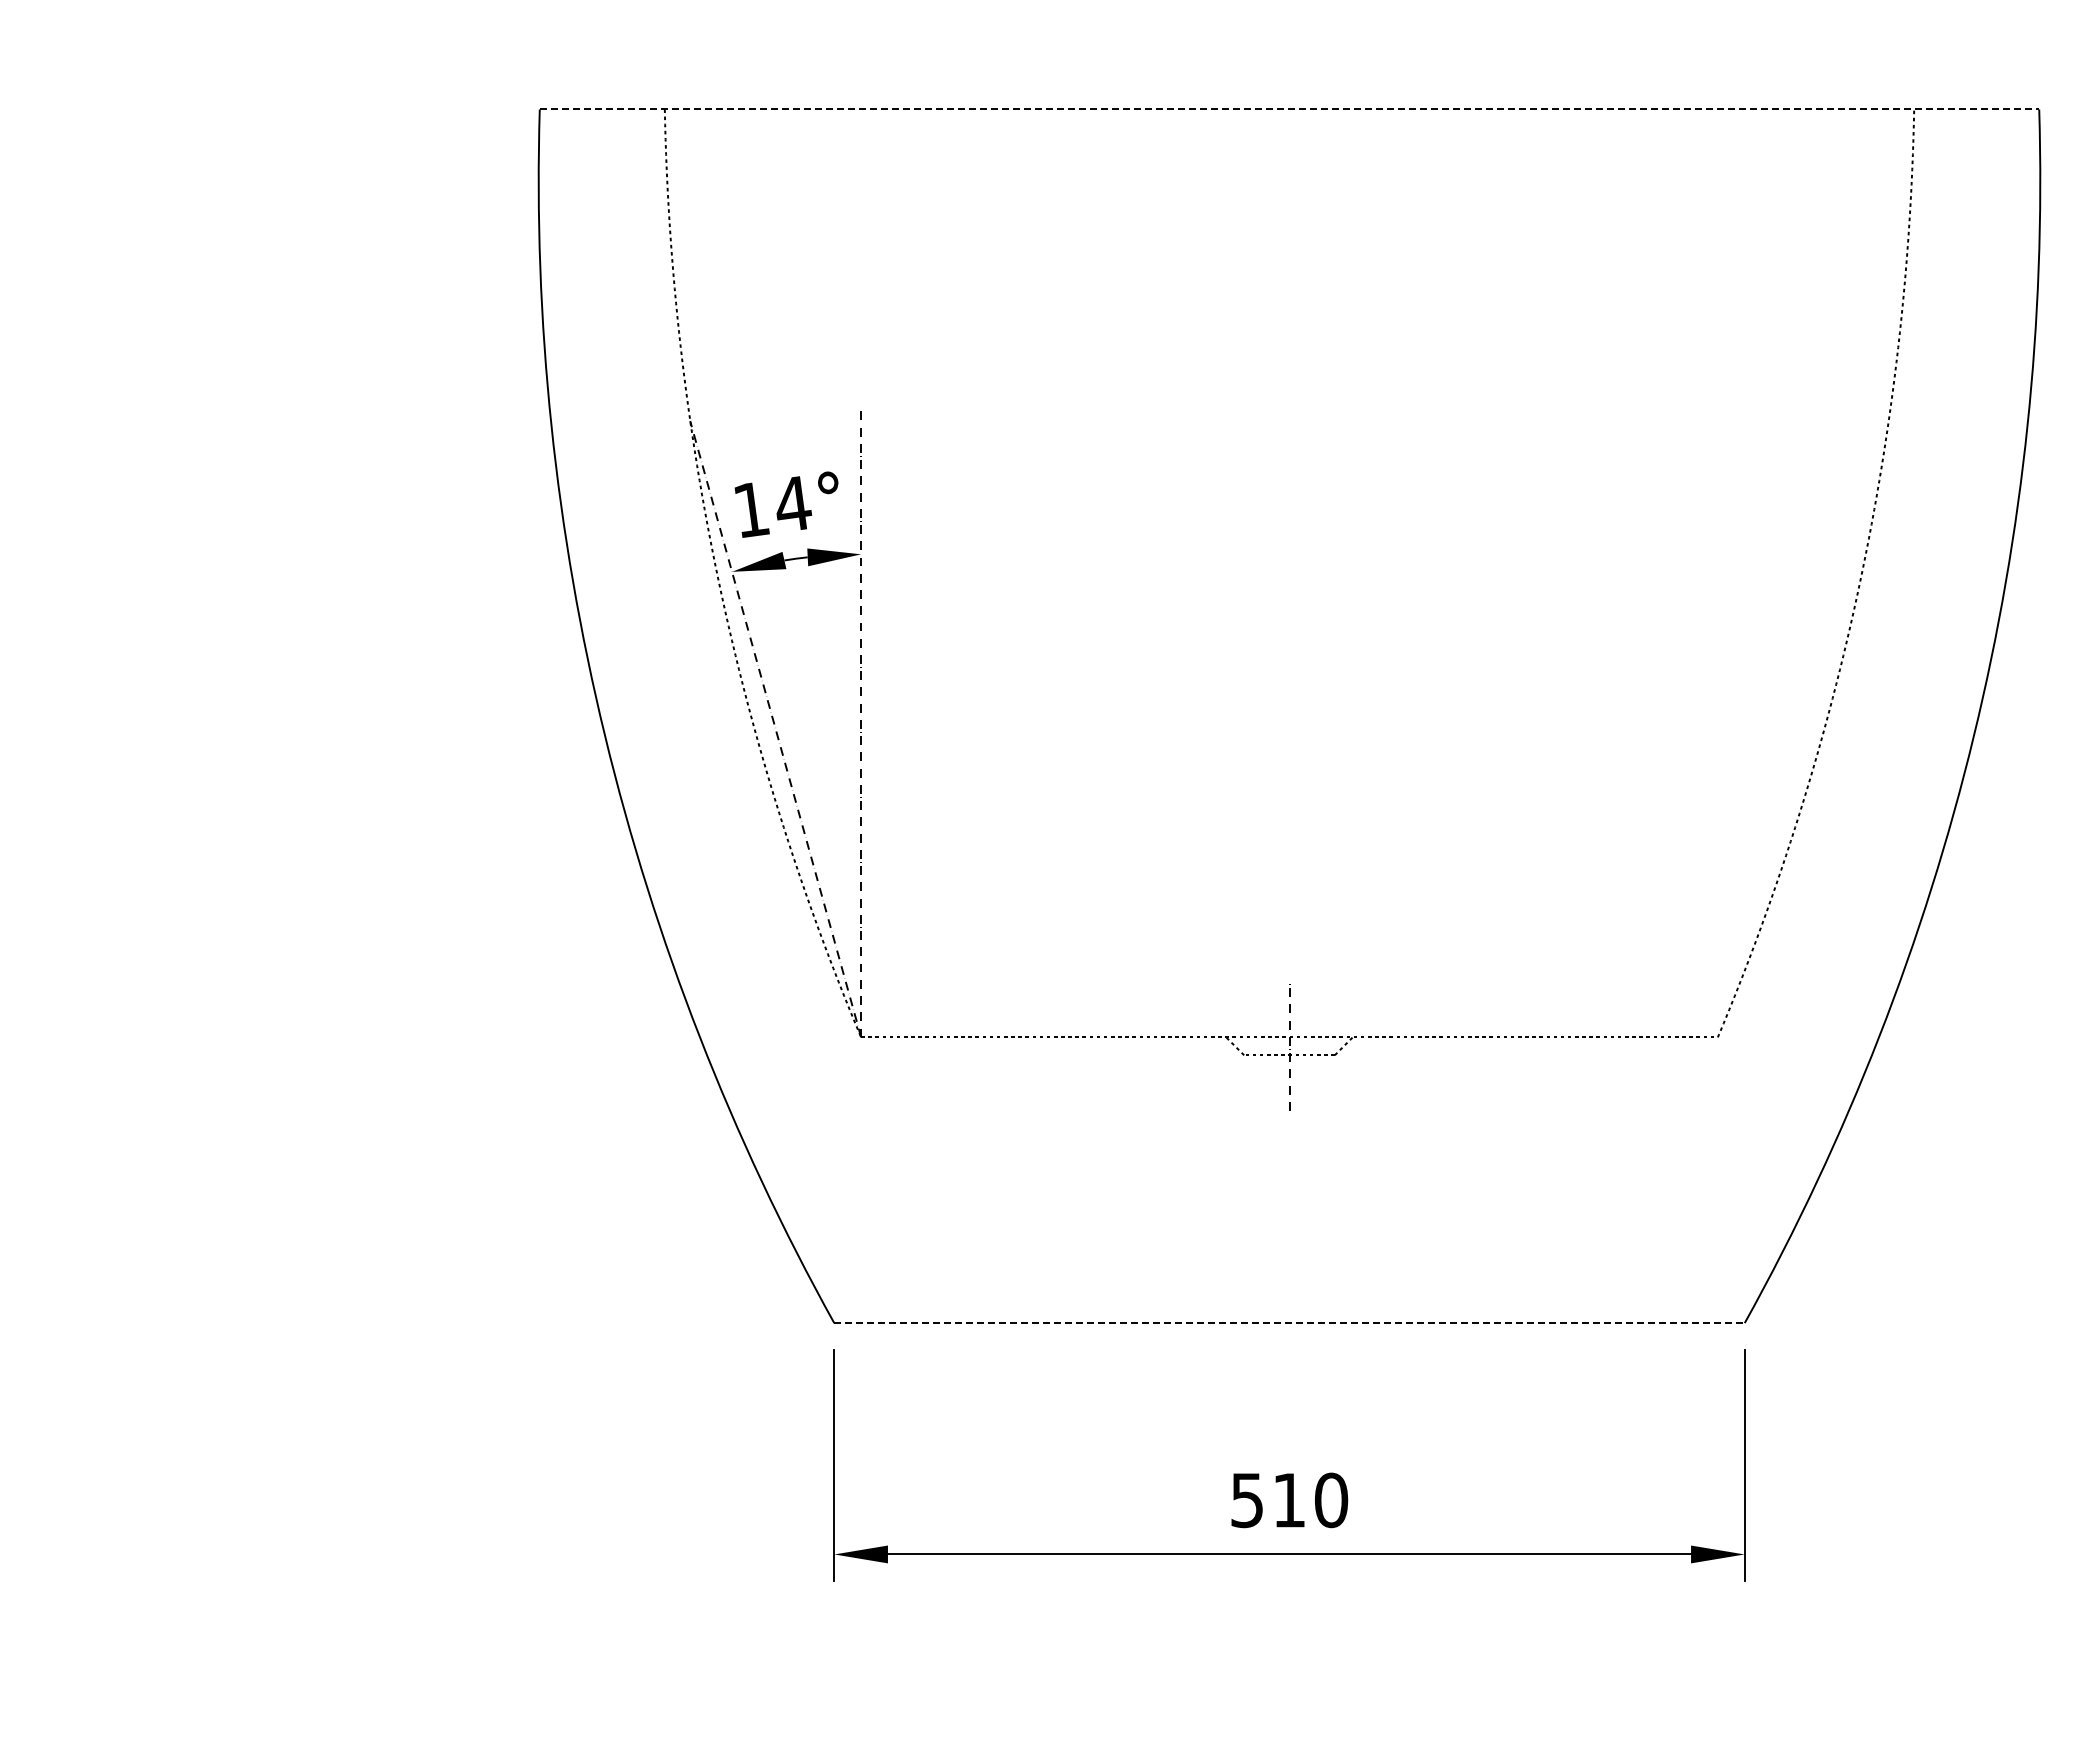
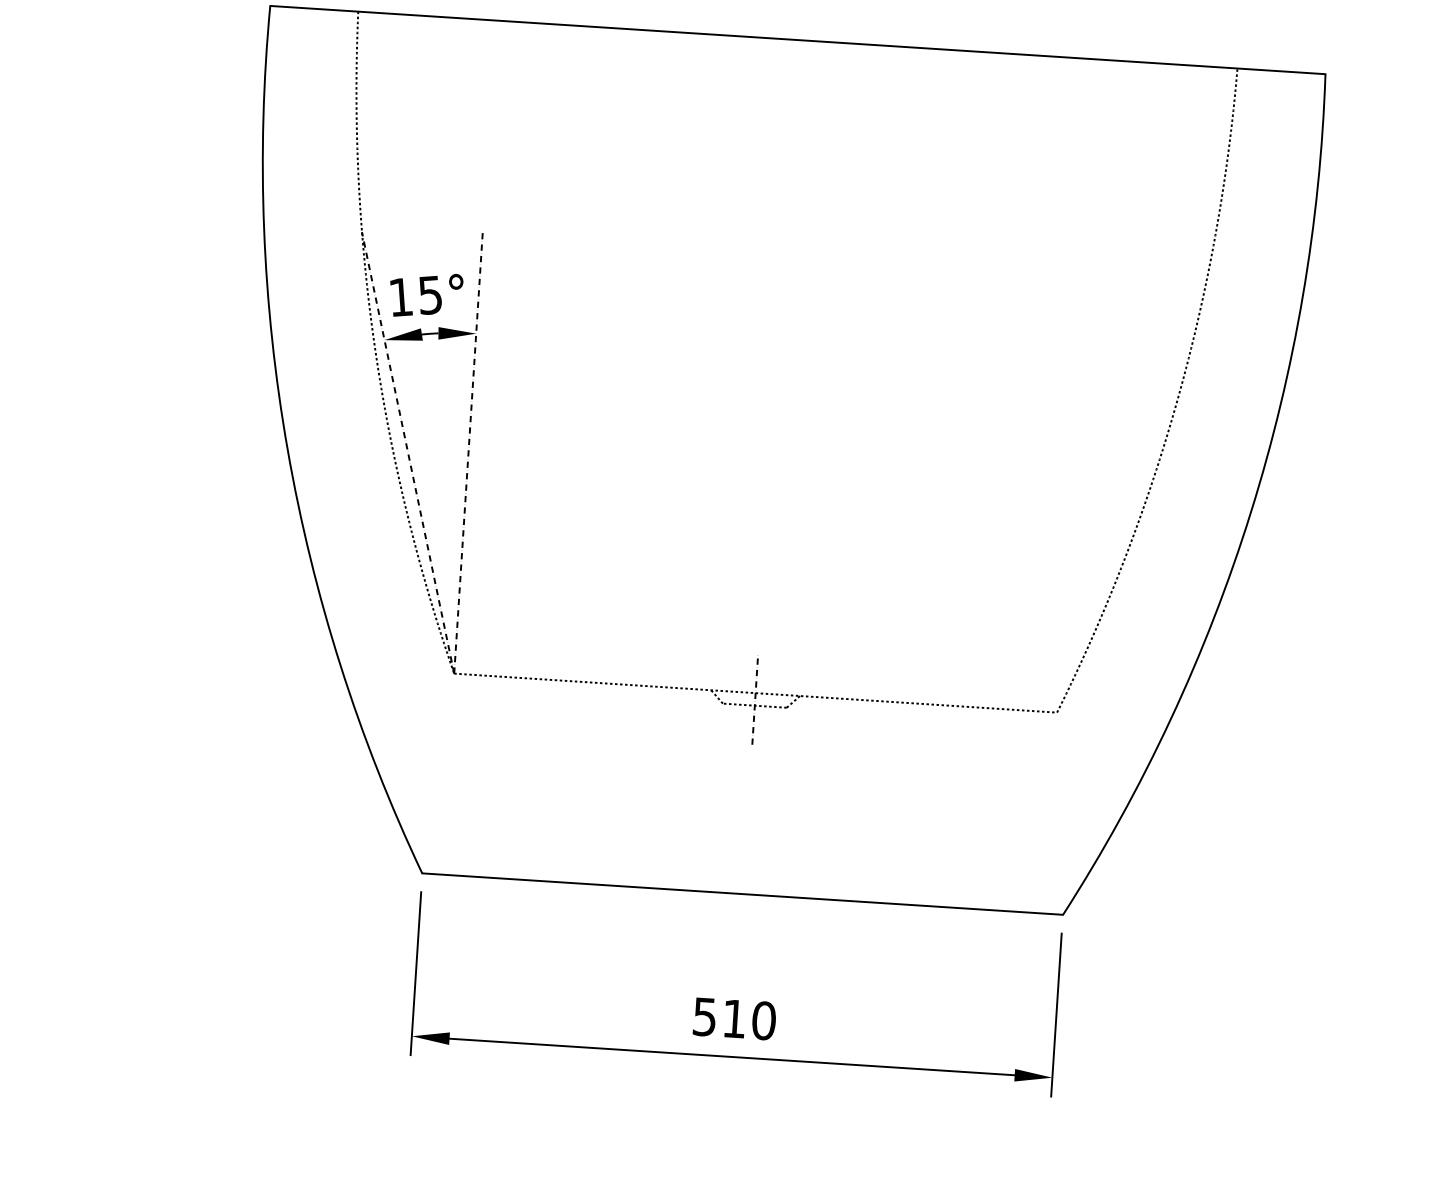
line: (1289, 109) -> (797, 40), dashed -> solid
text: (794, 504) -> (431, 295), 14° -> 15°
line: (1290, 1322) -> (743, 893), dashed -> solid

